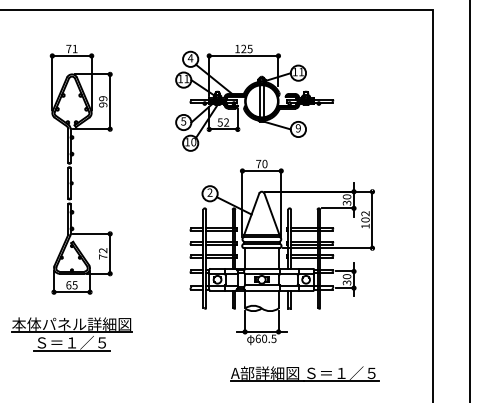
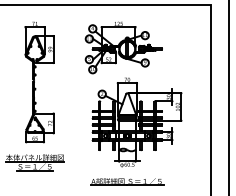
part: (305, 373) -> (127, 181), moved

